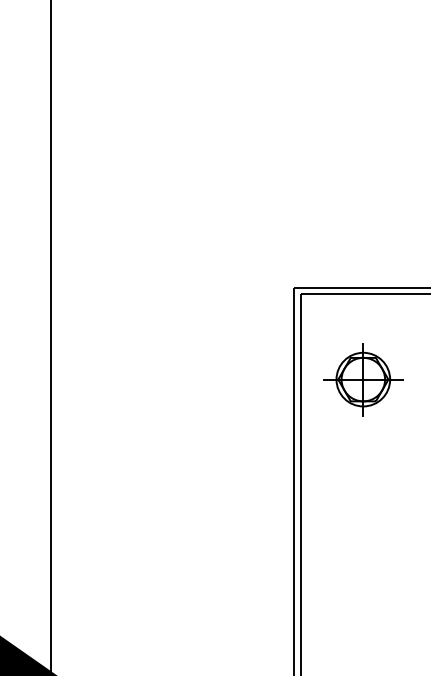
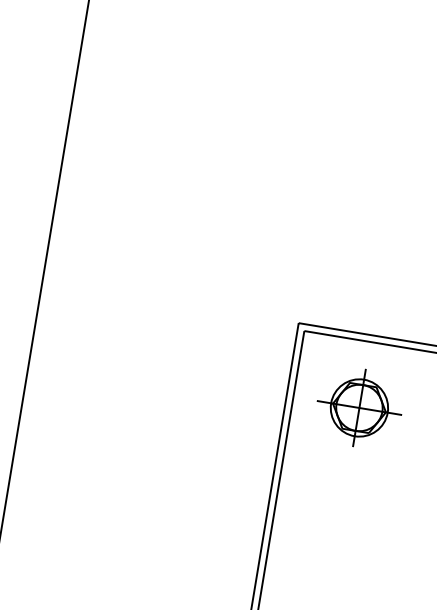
part: (363, 379) -> (359, 407), moved

